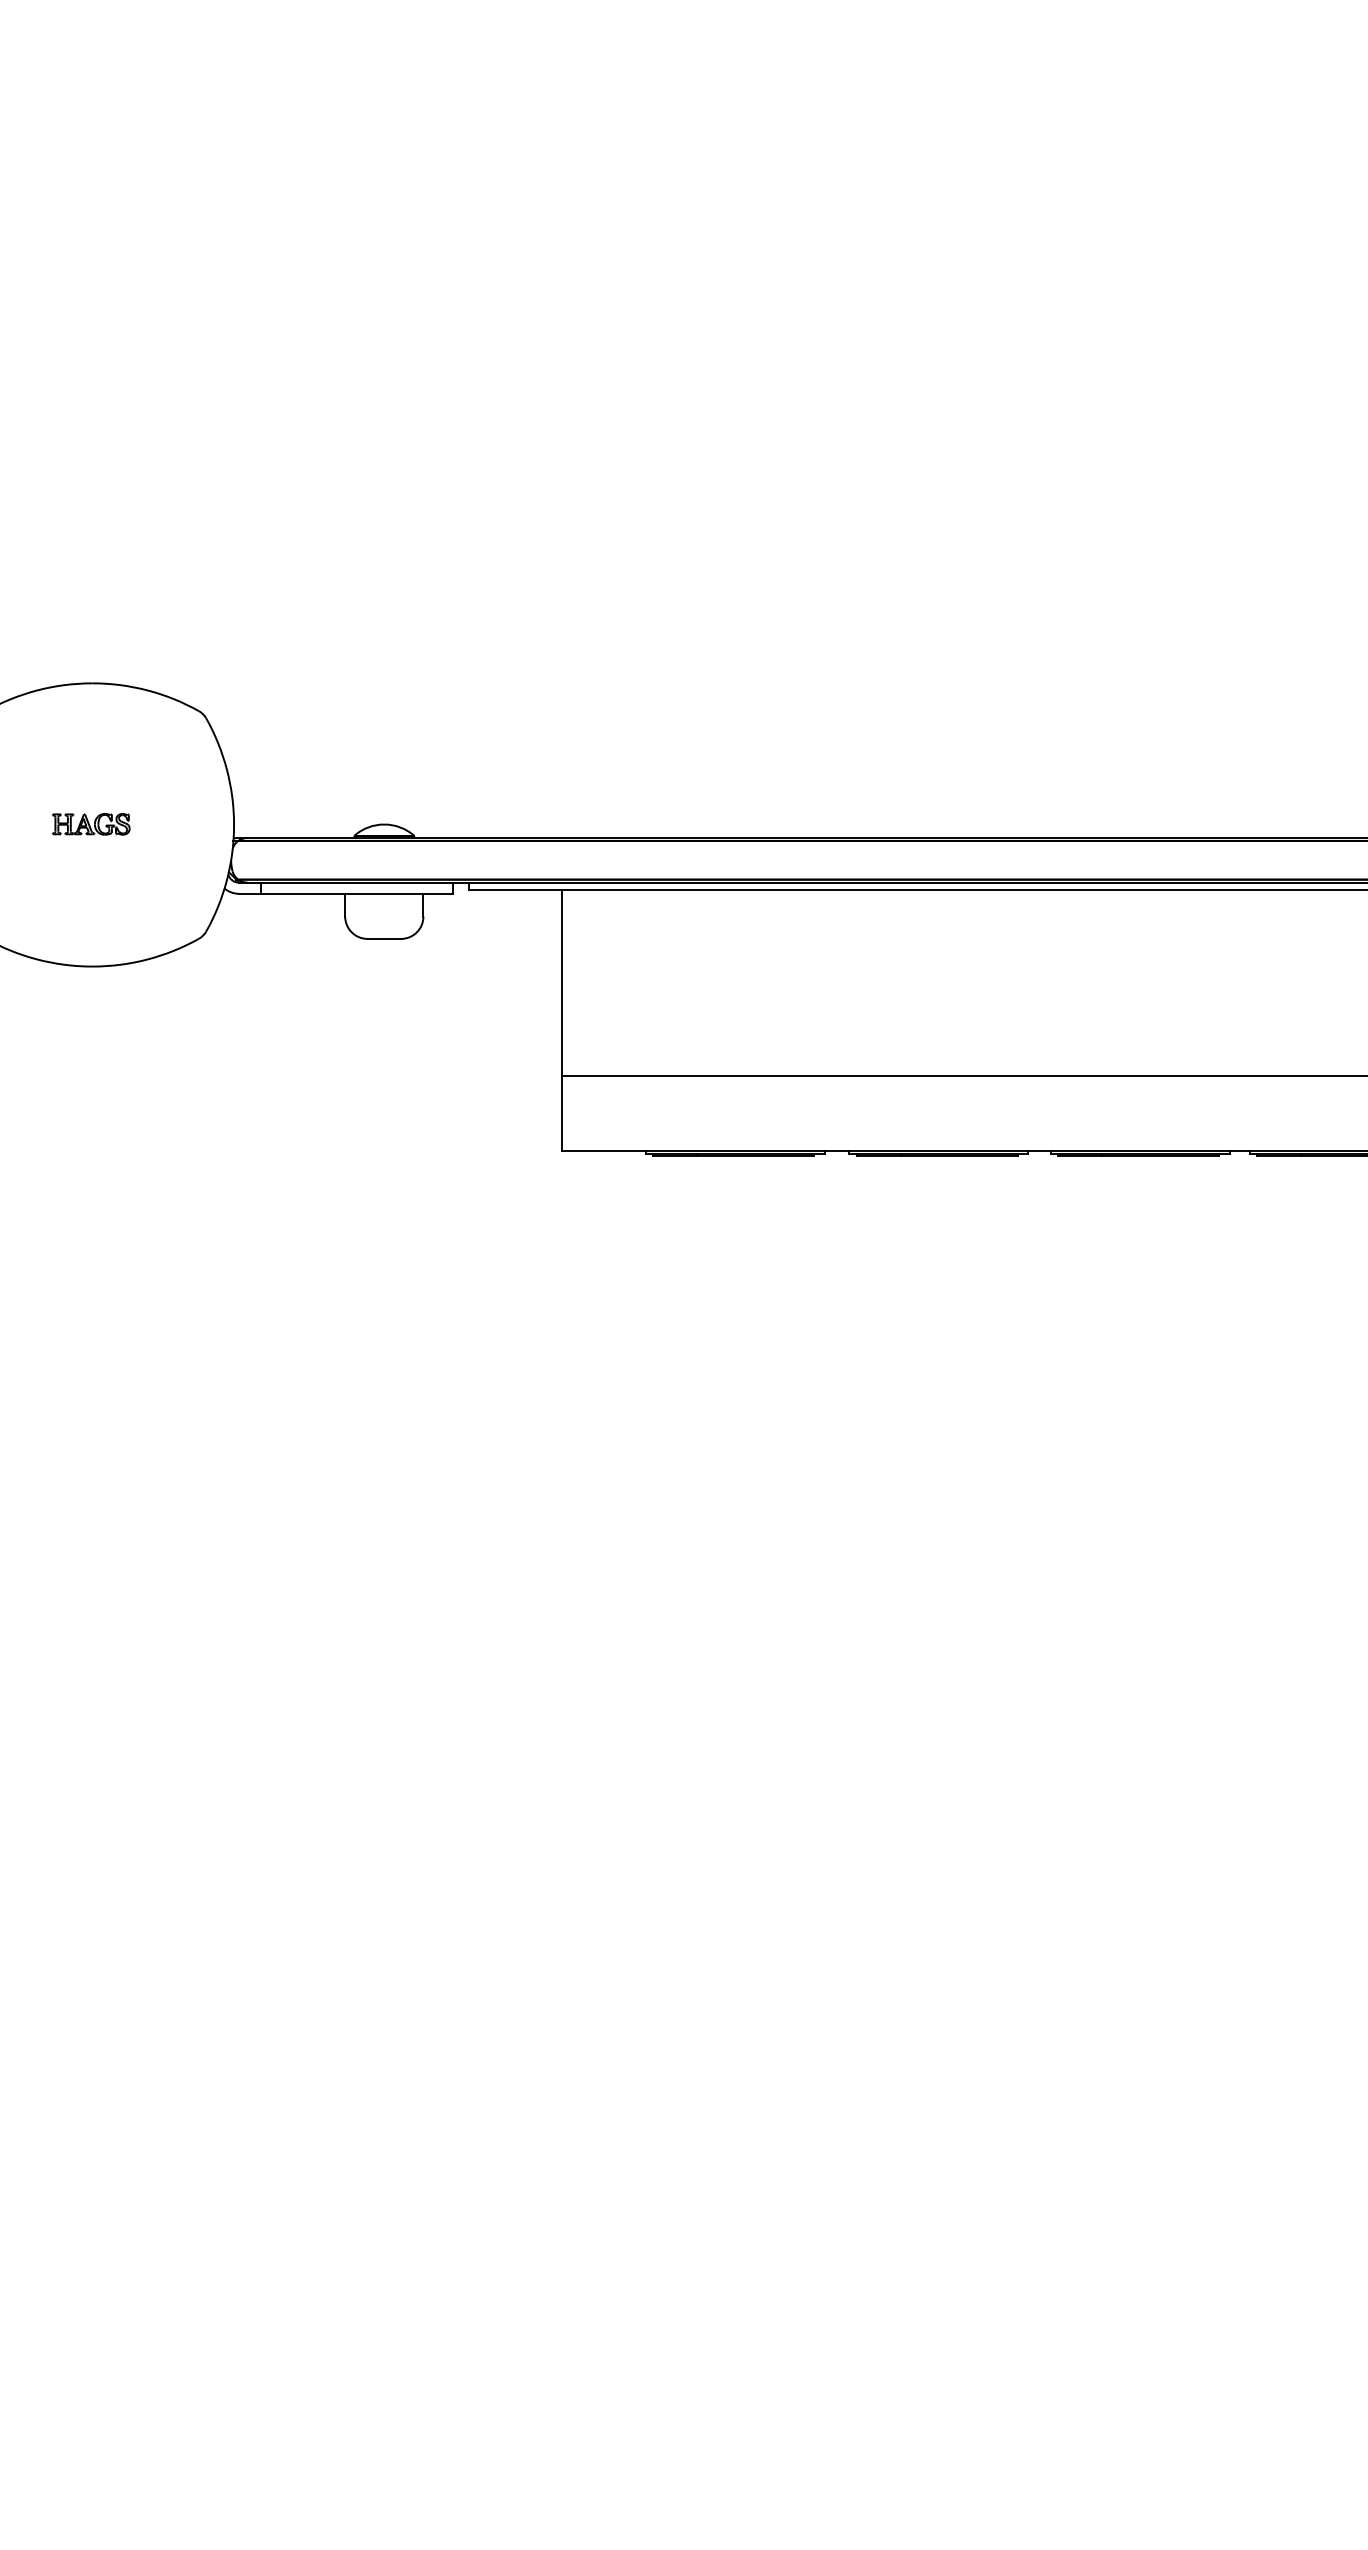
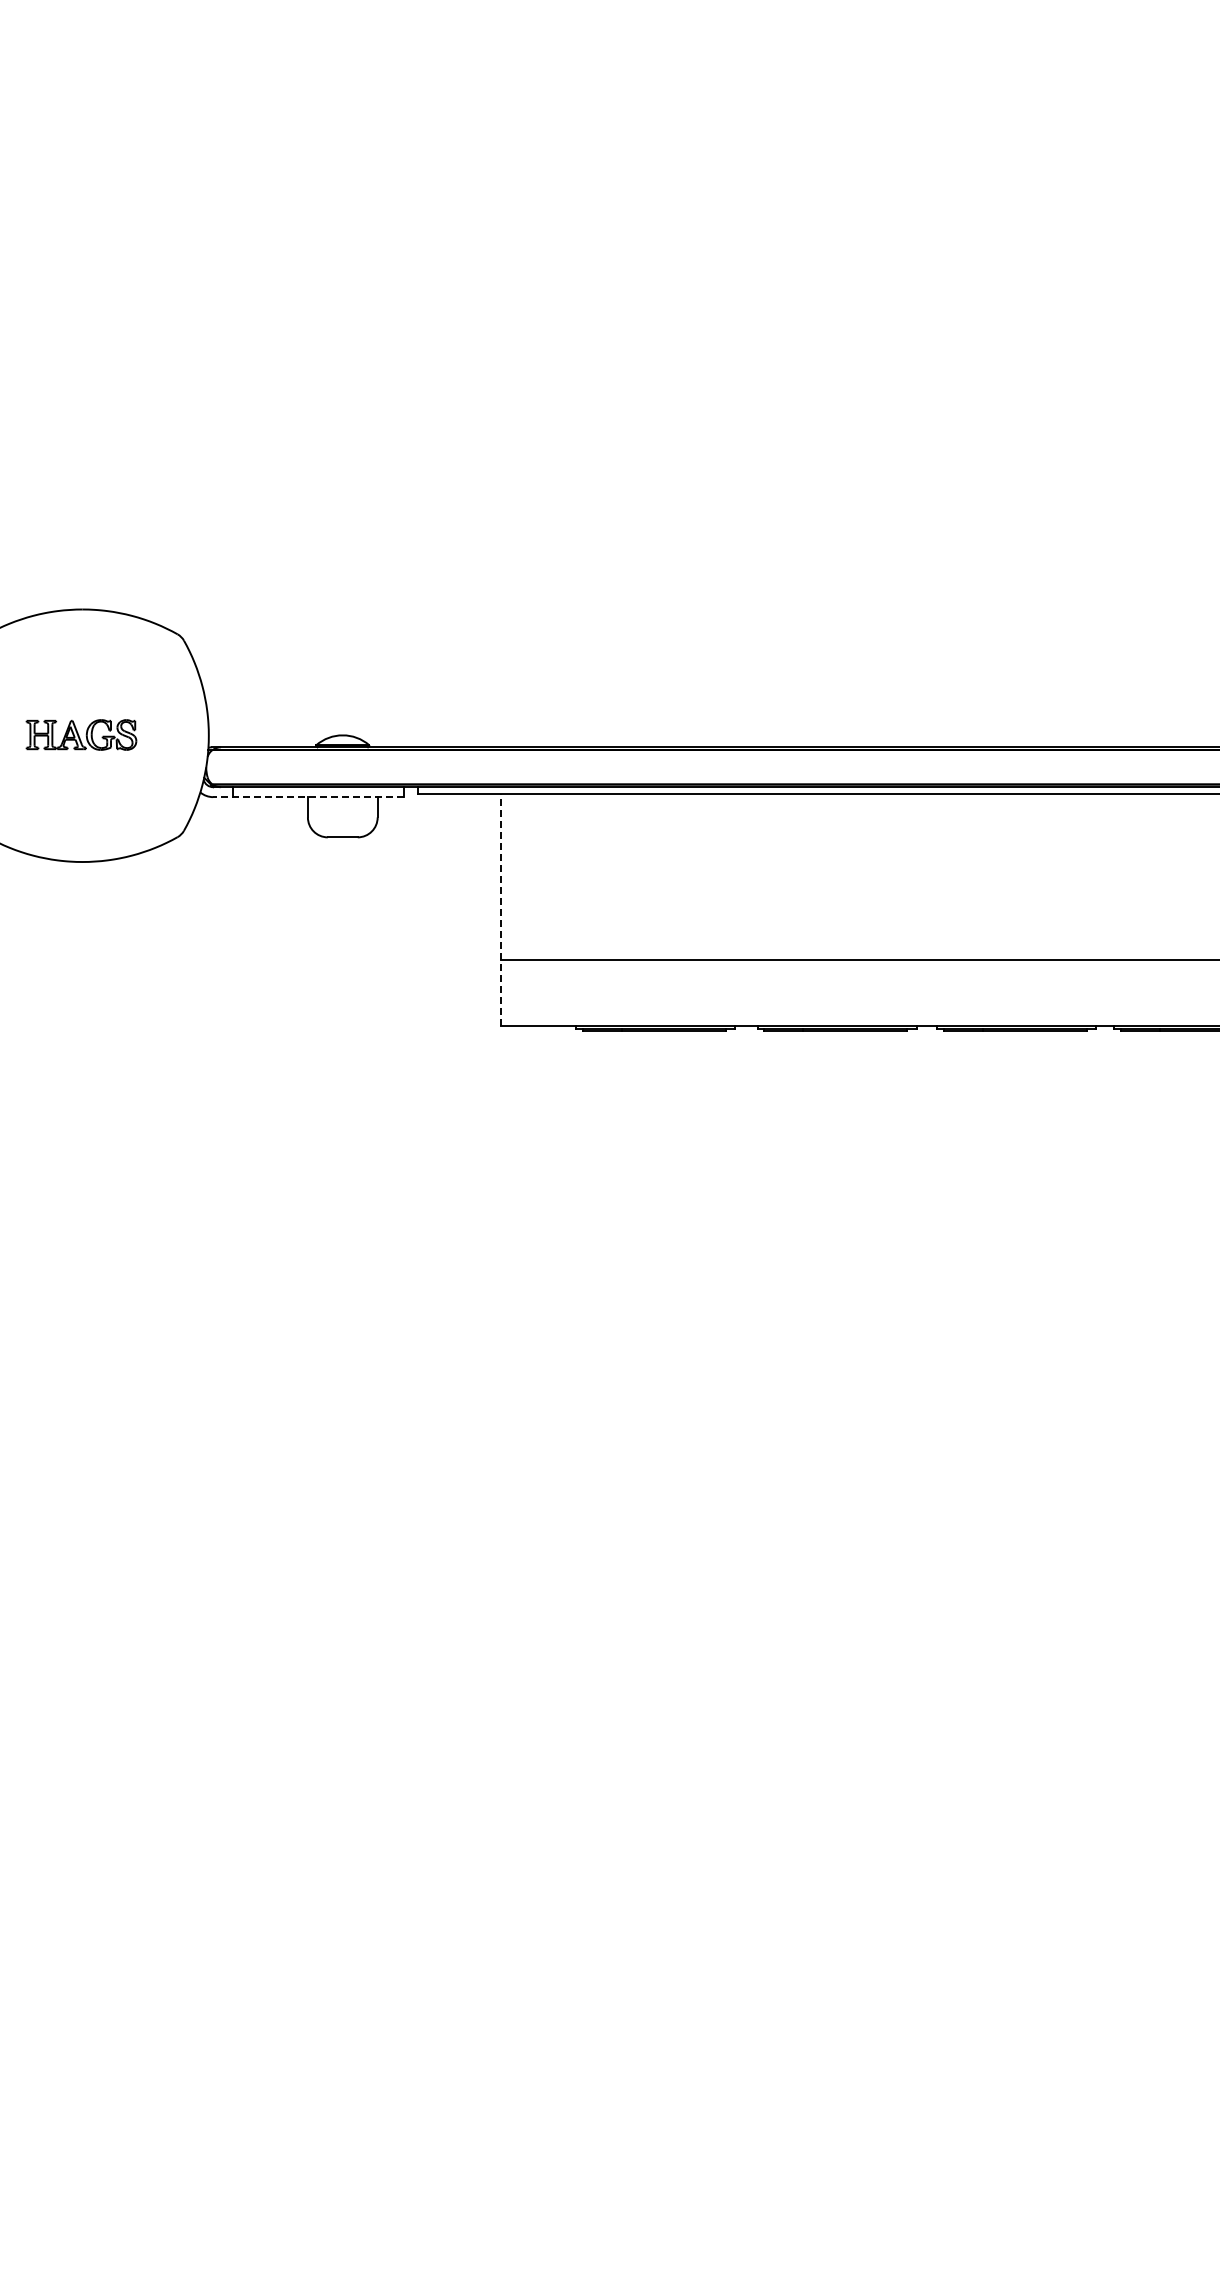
part: (91, 824) -> (81, 735), size x1.6
line: (345, 894) -> (308, 797), solid -> dashed
line: (562, 1019) -> (501, 909), solid -> dashed

